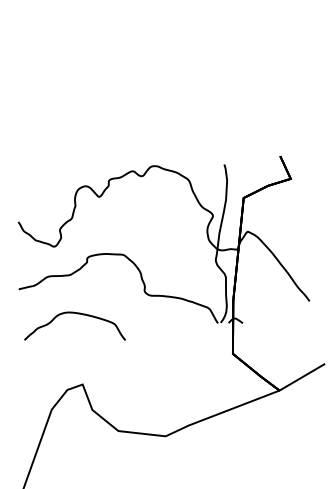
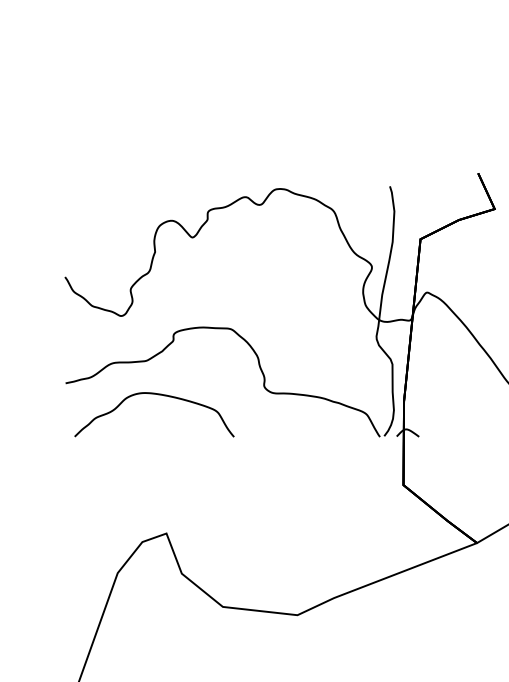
curve: (77, 314) -> (158, 396), moved

